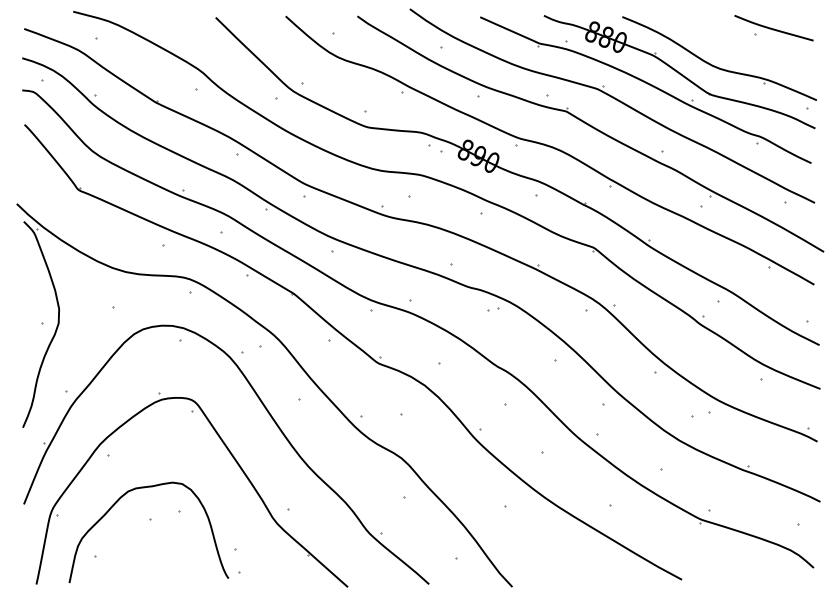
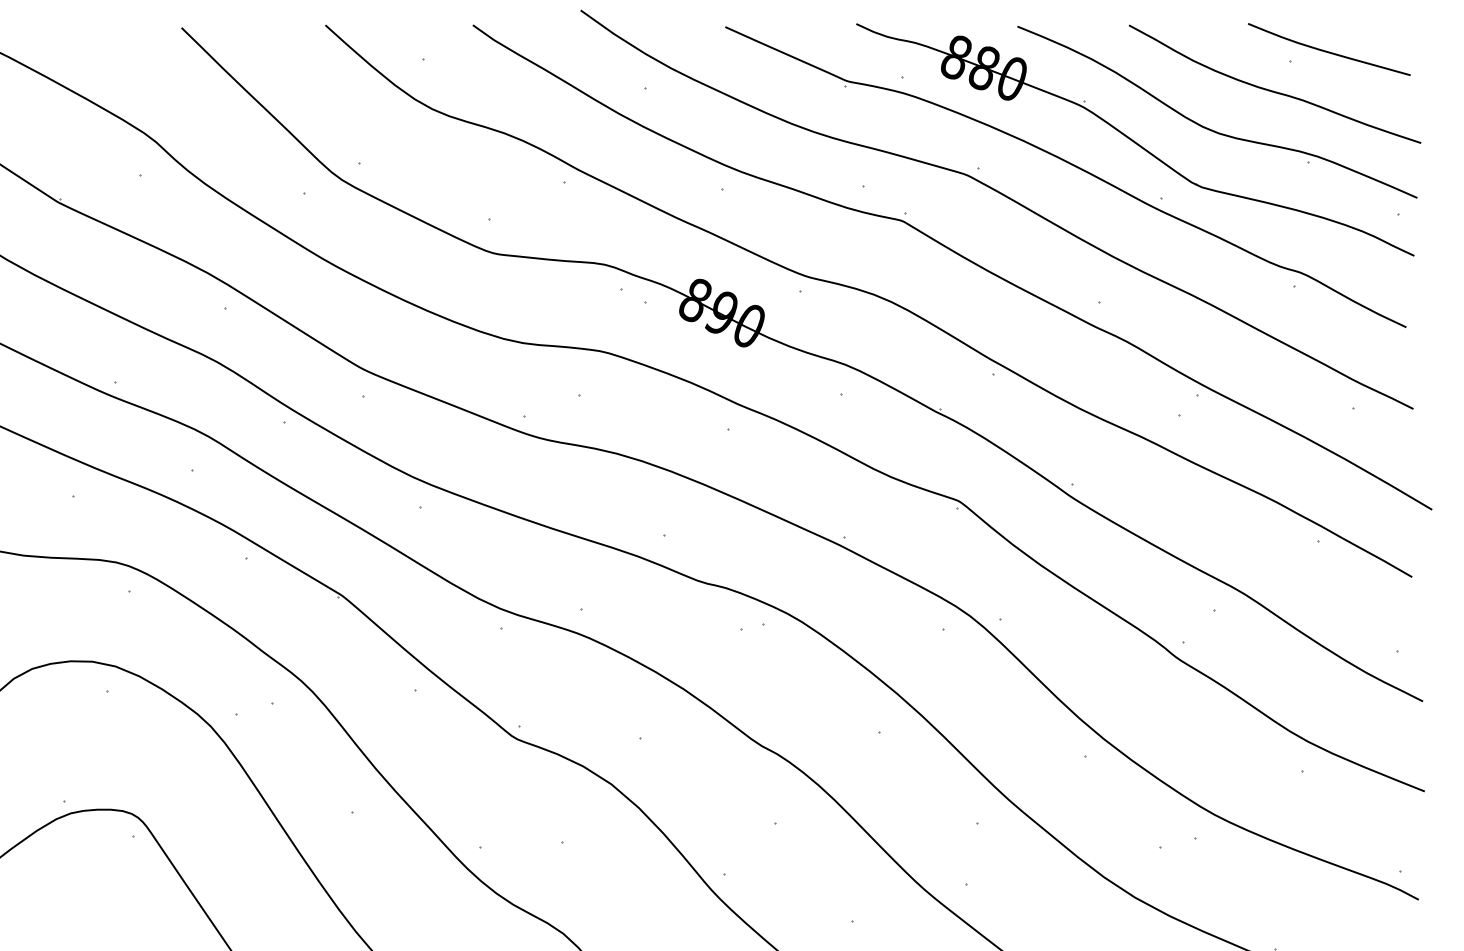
curve: (747, 47) -> (1274, 89), added

